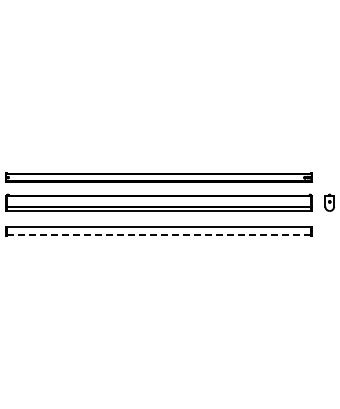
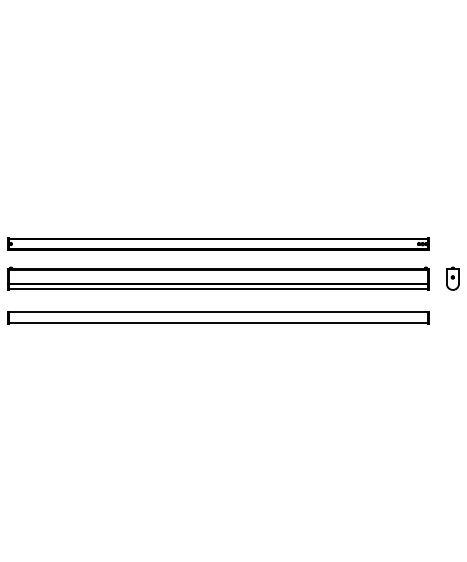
line: (159, 235) -> (219, 323), dashed -> solid

